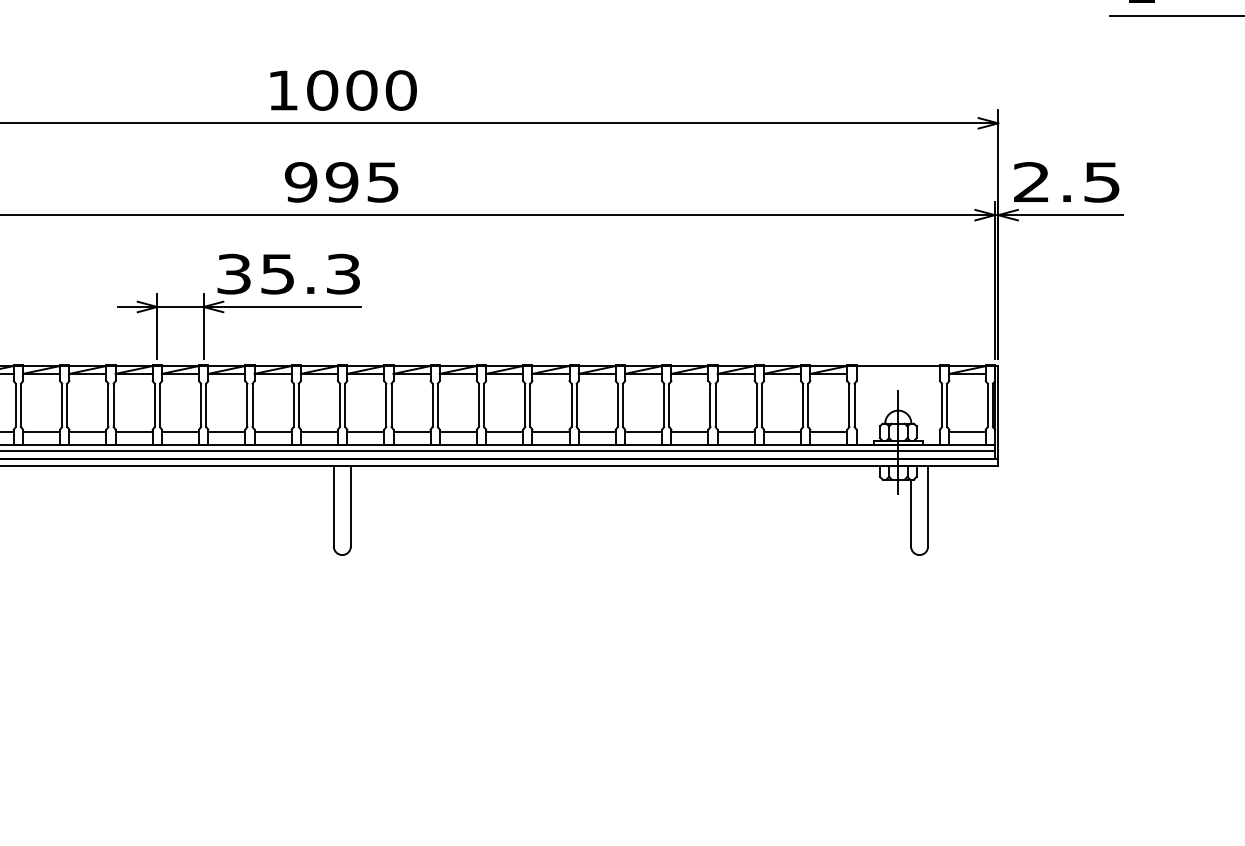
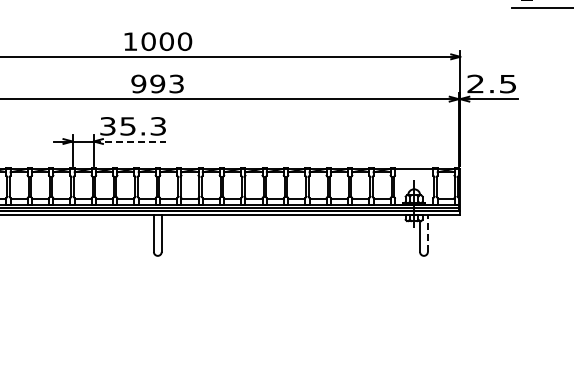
text: (382, 181) -> (176, 83), 995 -> 993
line: (283, 306) -> (130, 141), solid -> dashed
line: (927, 504) -> (427, 232), solid -> dashed

